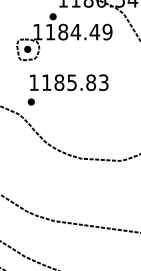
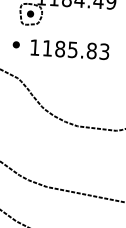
part: (30, 101) -> (15, 44), moved

